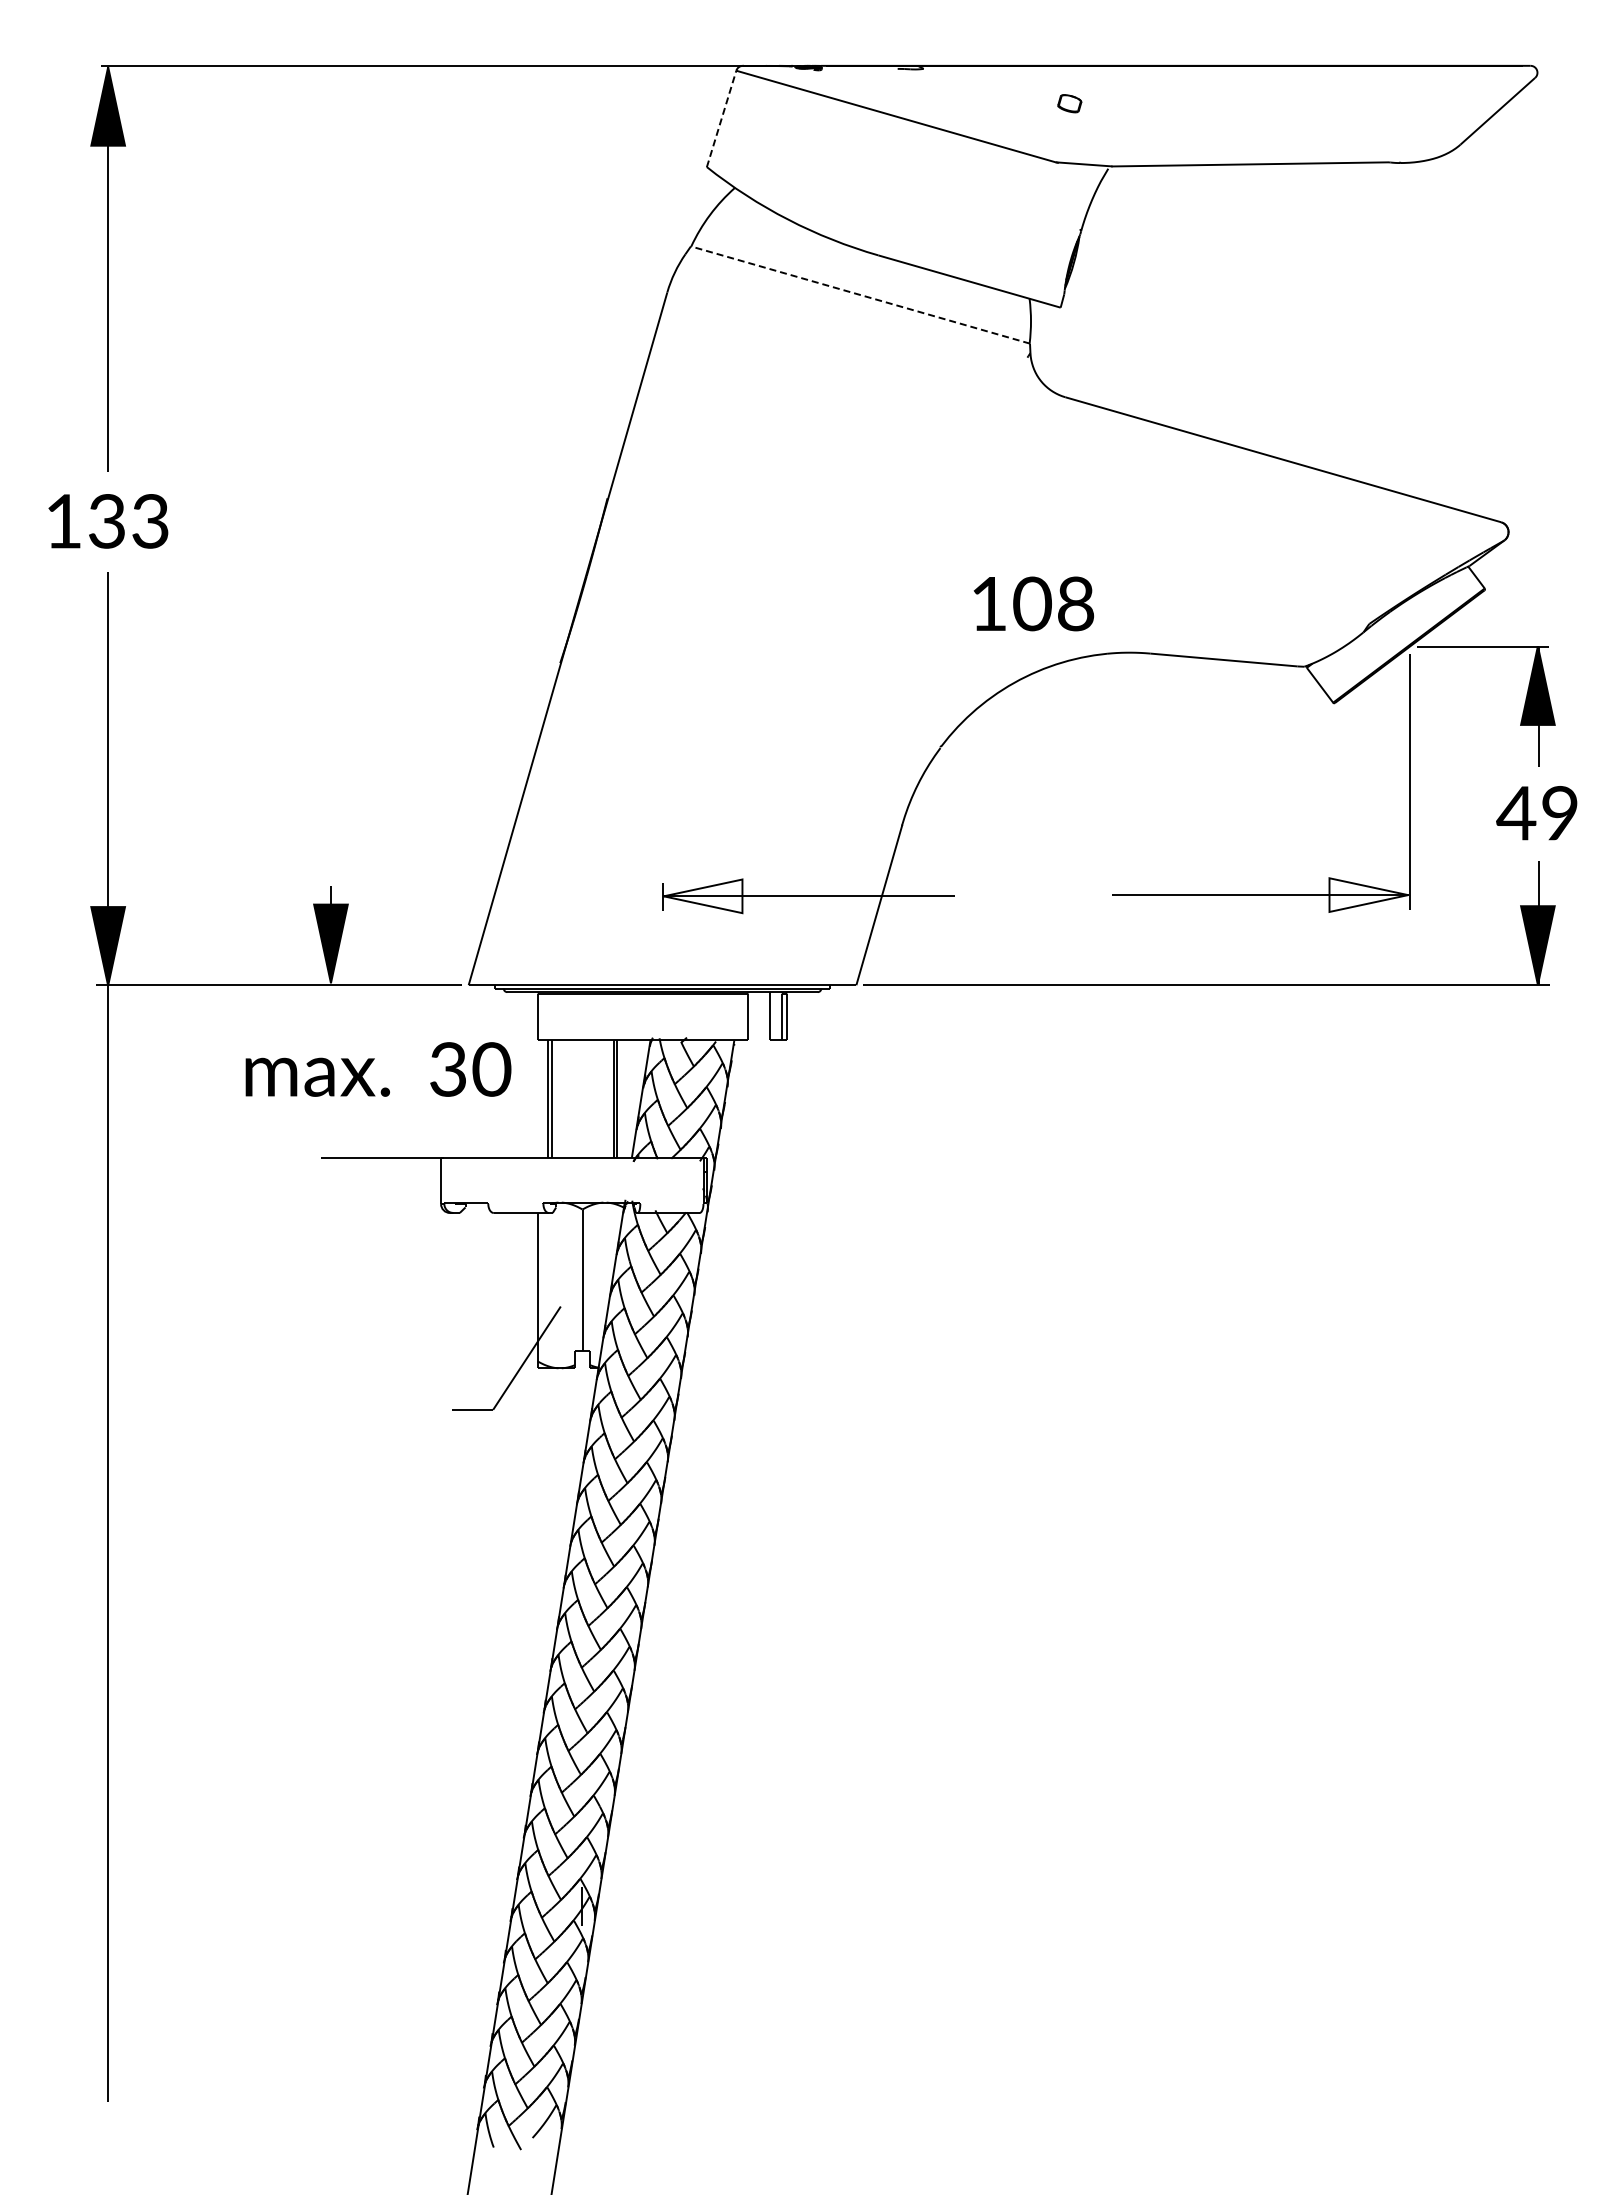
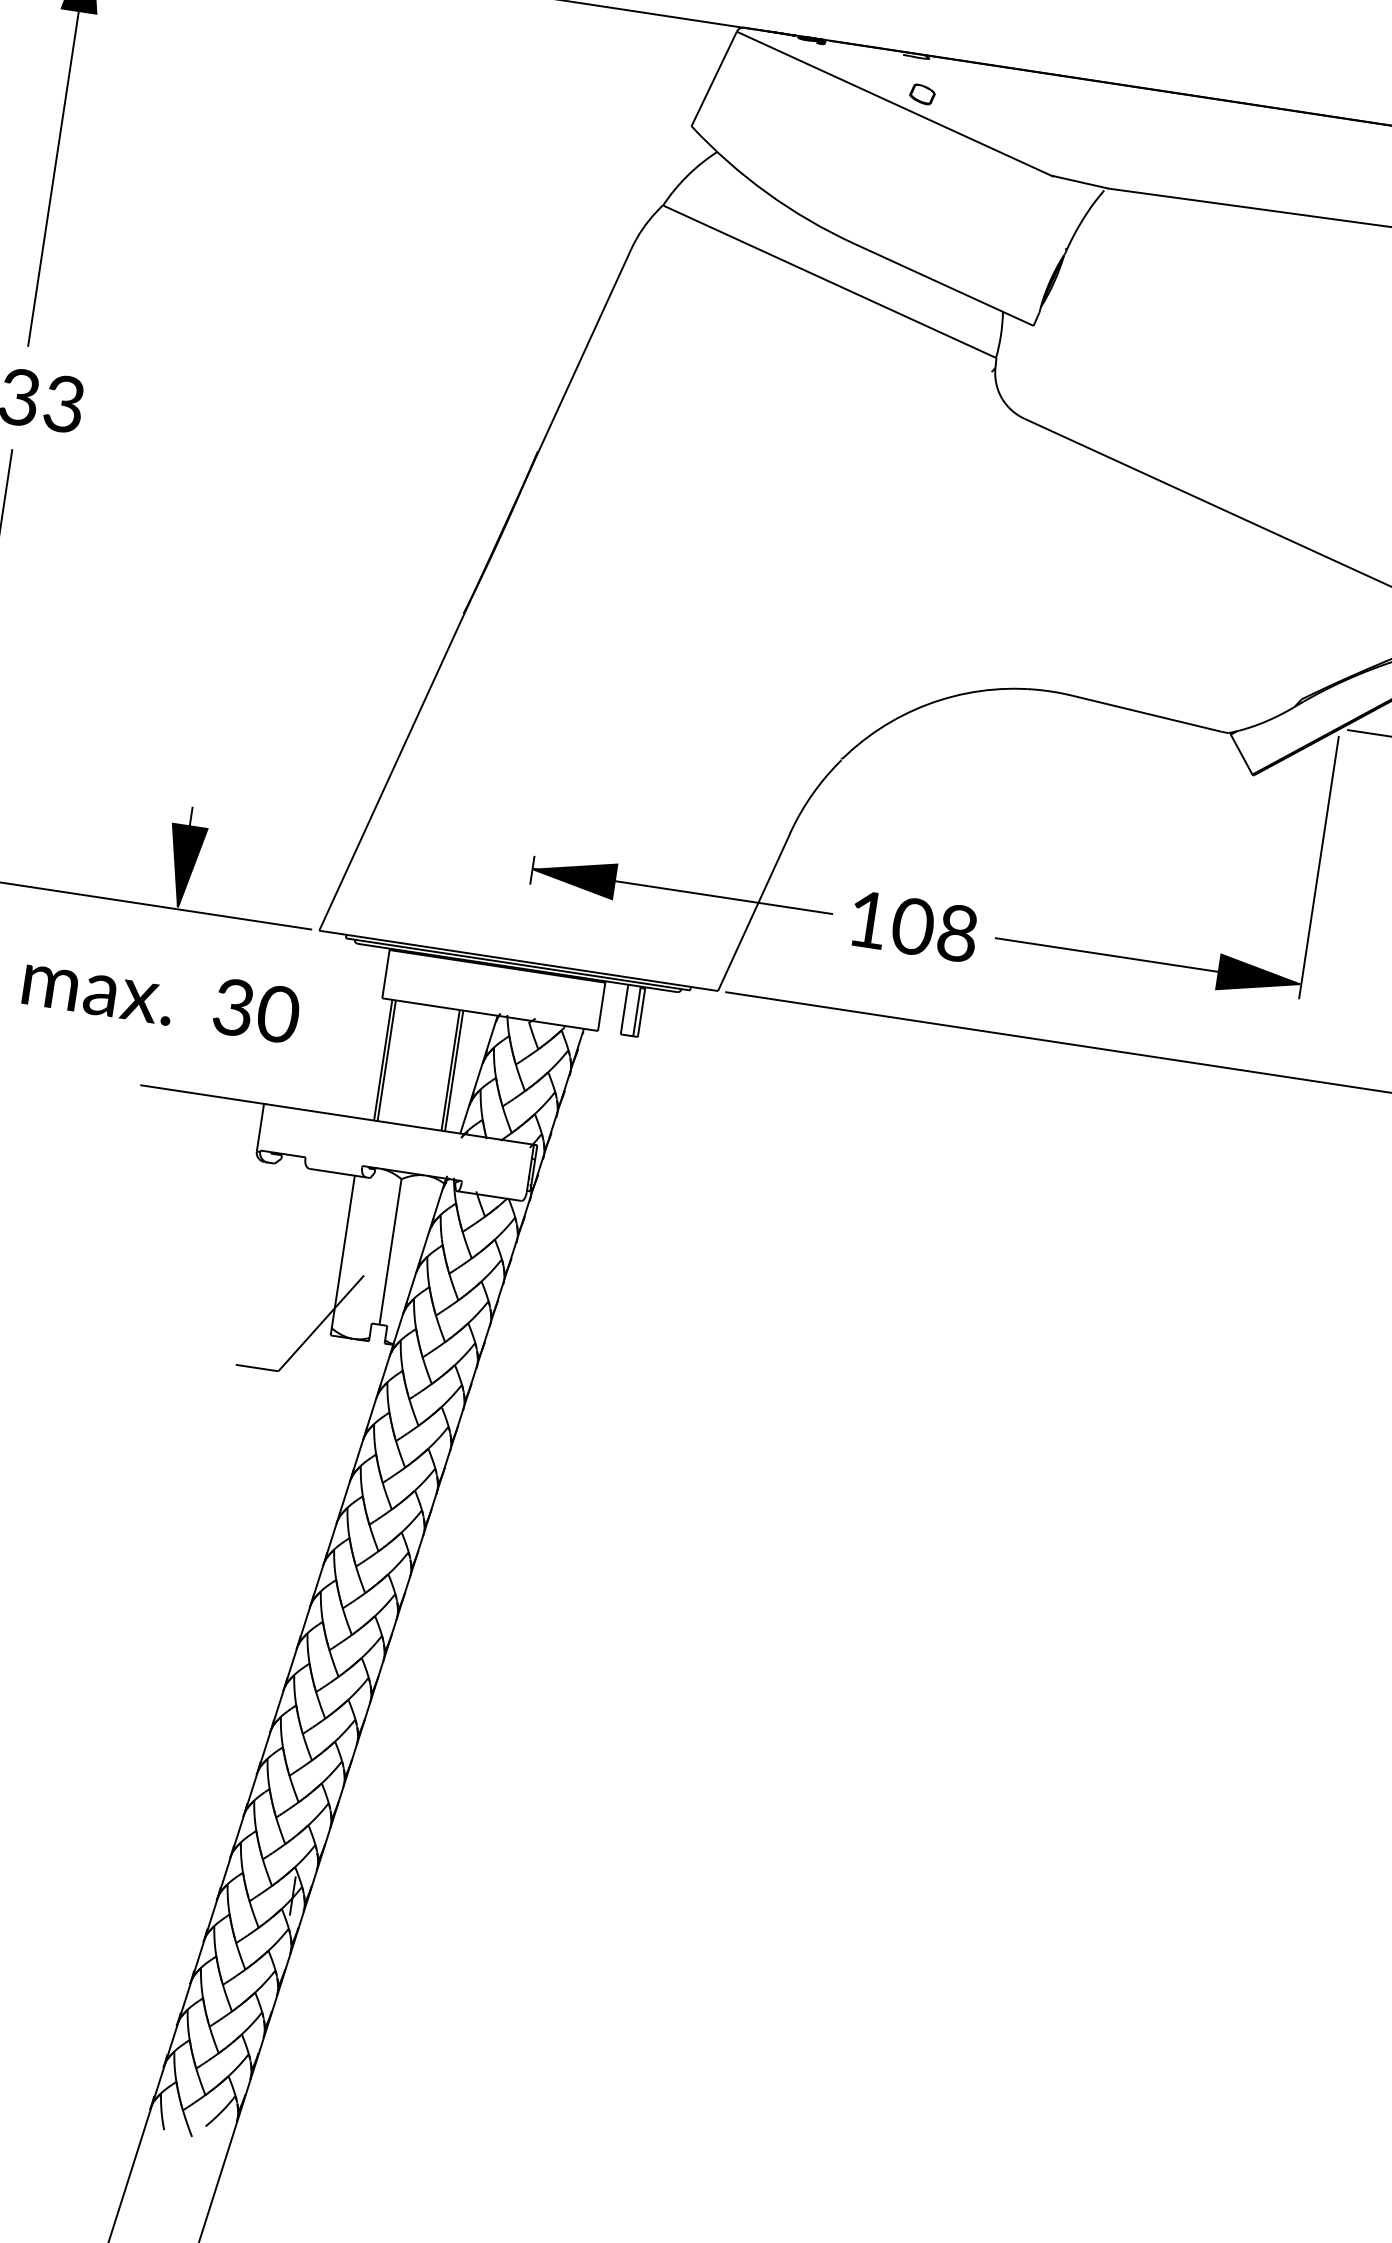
part: (1069, 103) -> (922, 94), moved
line: (721, 118) -> (714, 78), dashed -> solid
line: (859, 294) -> (828, 281), dashed -> solid
text: (1033, 603) -> (914, 926), moved
fill: (1368, 894) -> (1258, 977), added
fill: (702, 896) -> (573, 875), added
text: (378, 1069) -> (161, 996), moved

